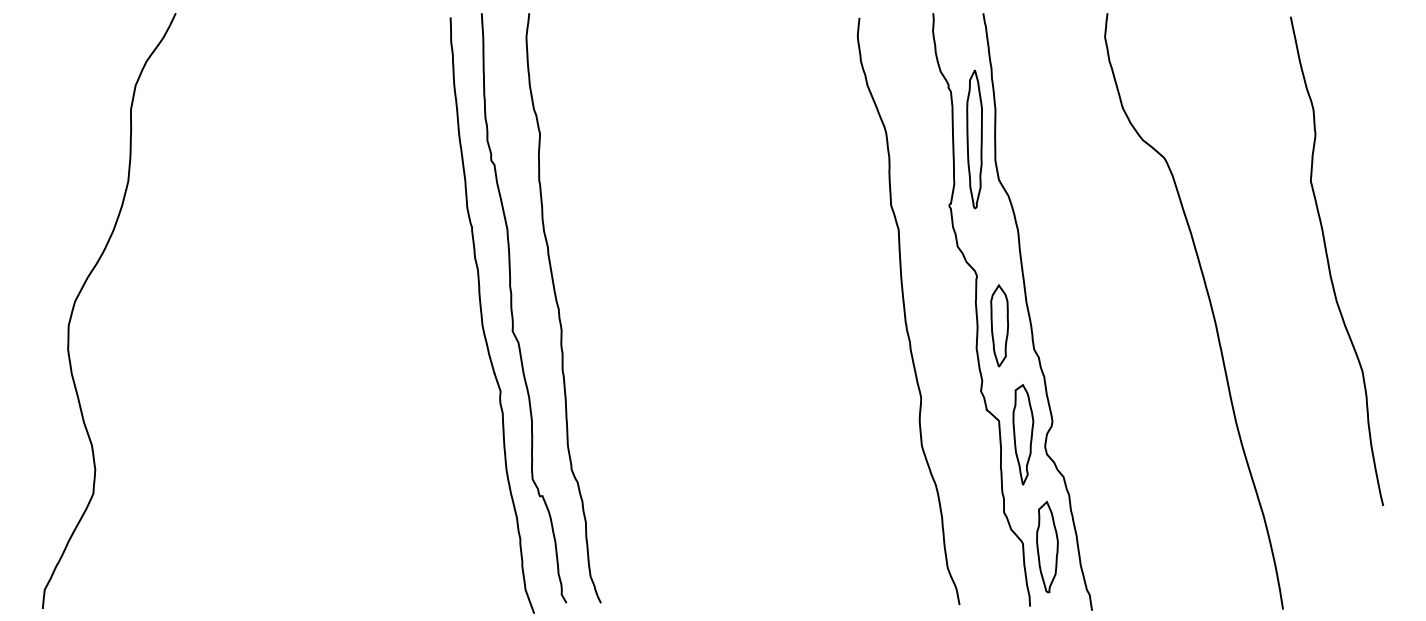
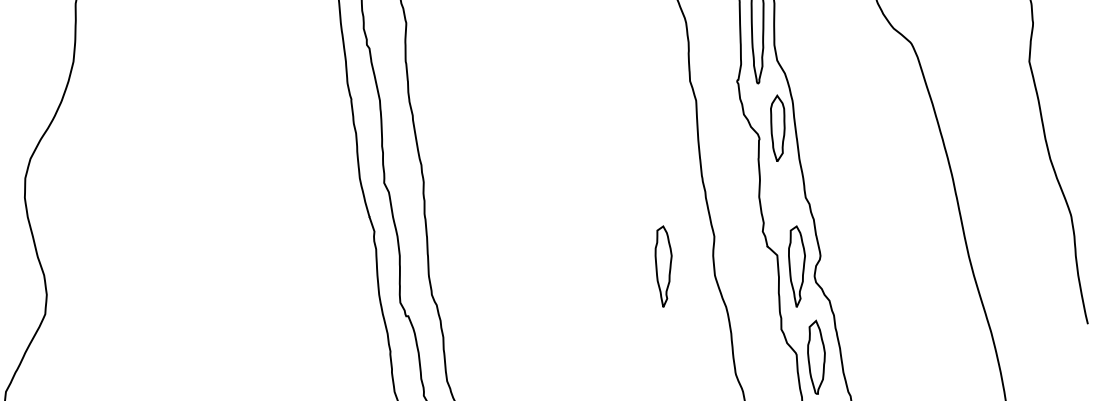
part: (999, 325) -> (777, 128), moved
part: (858, 434) -> (663, 266), added

